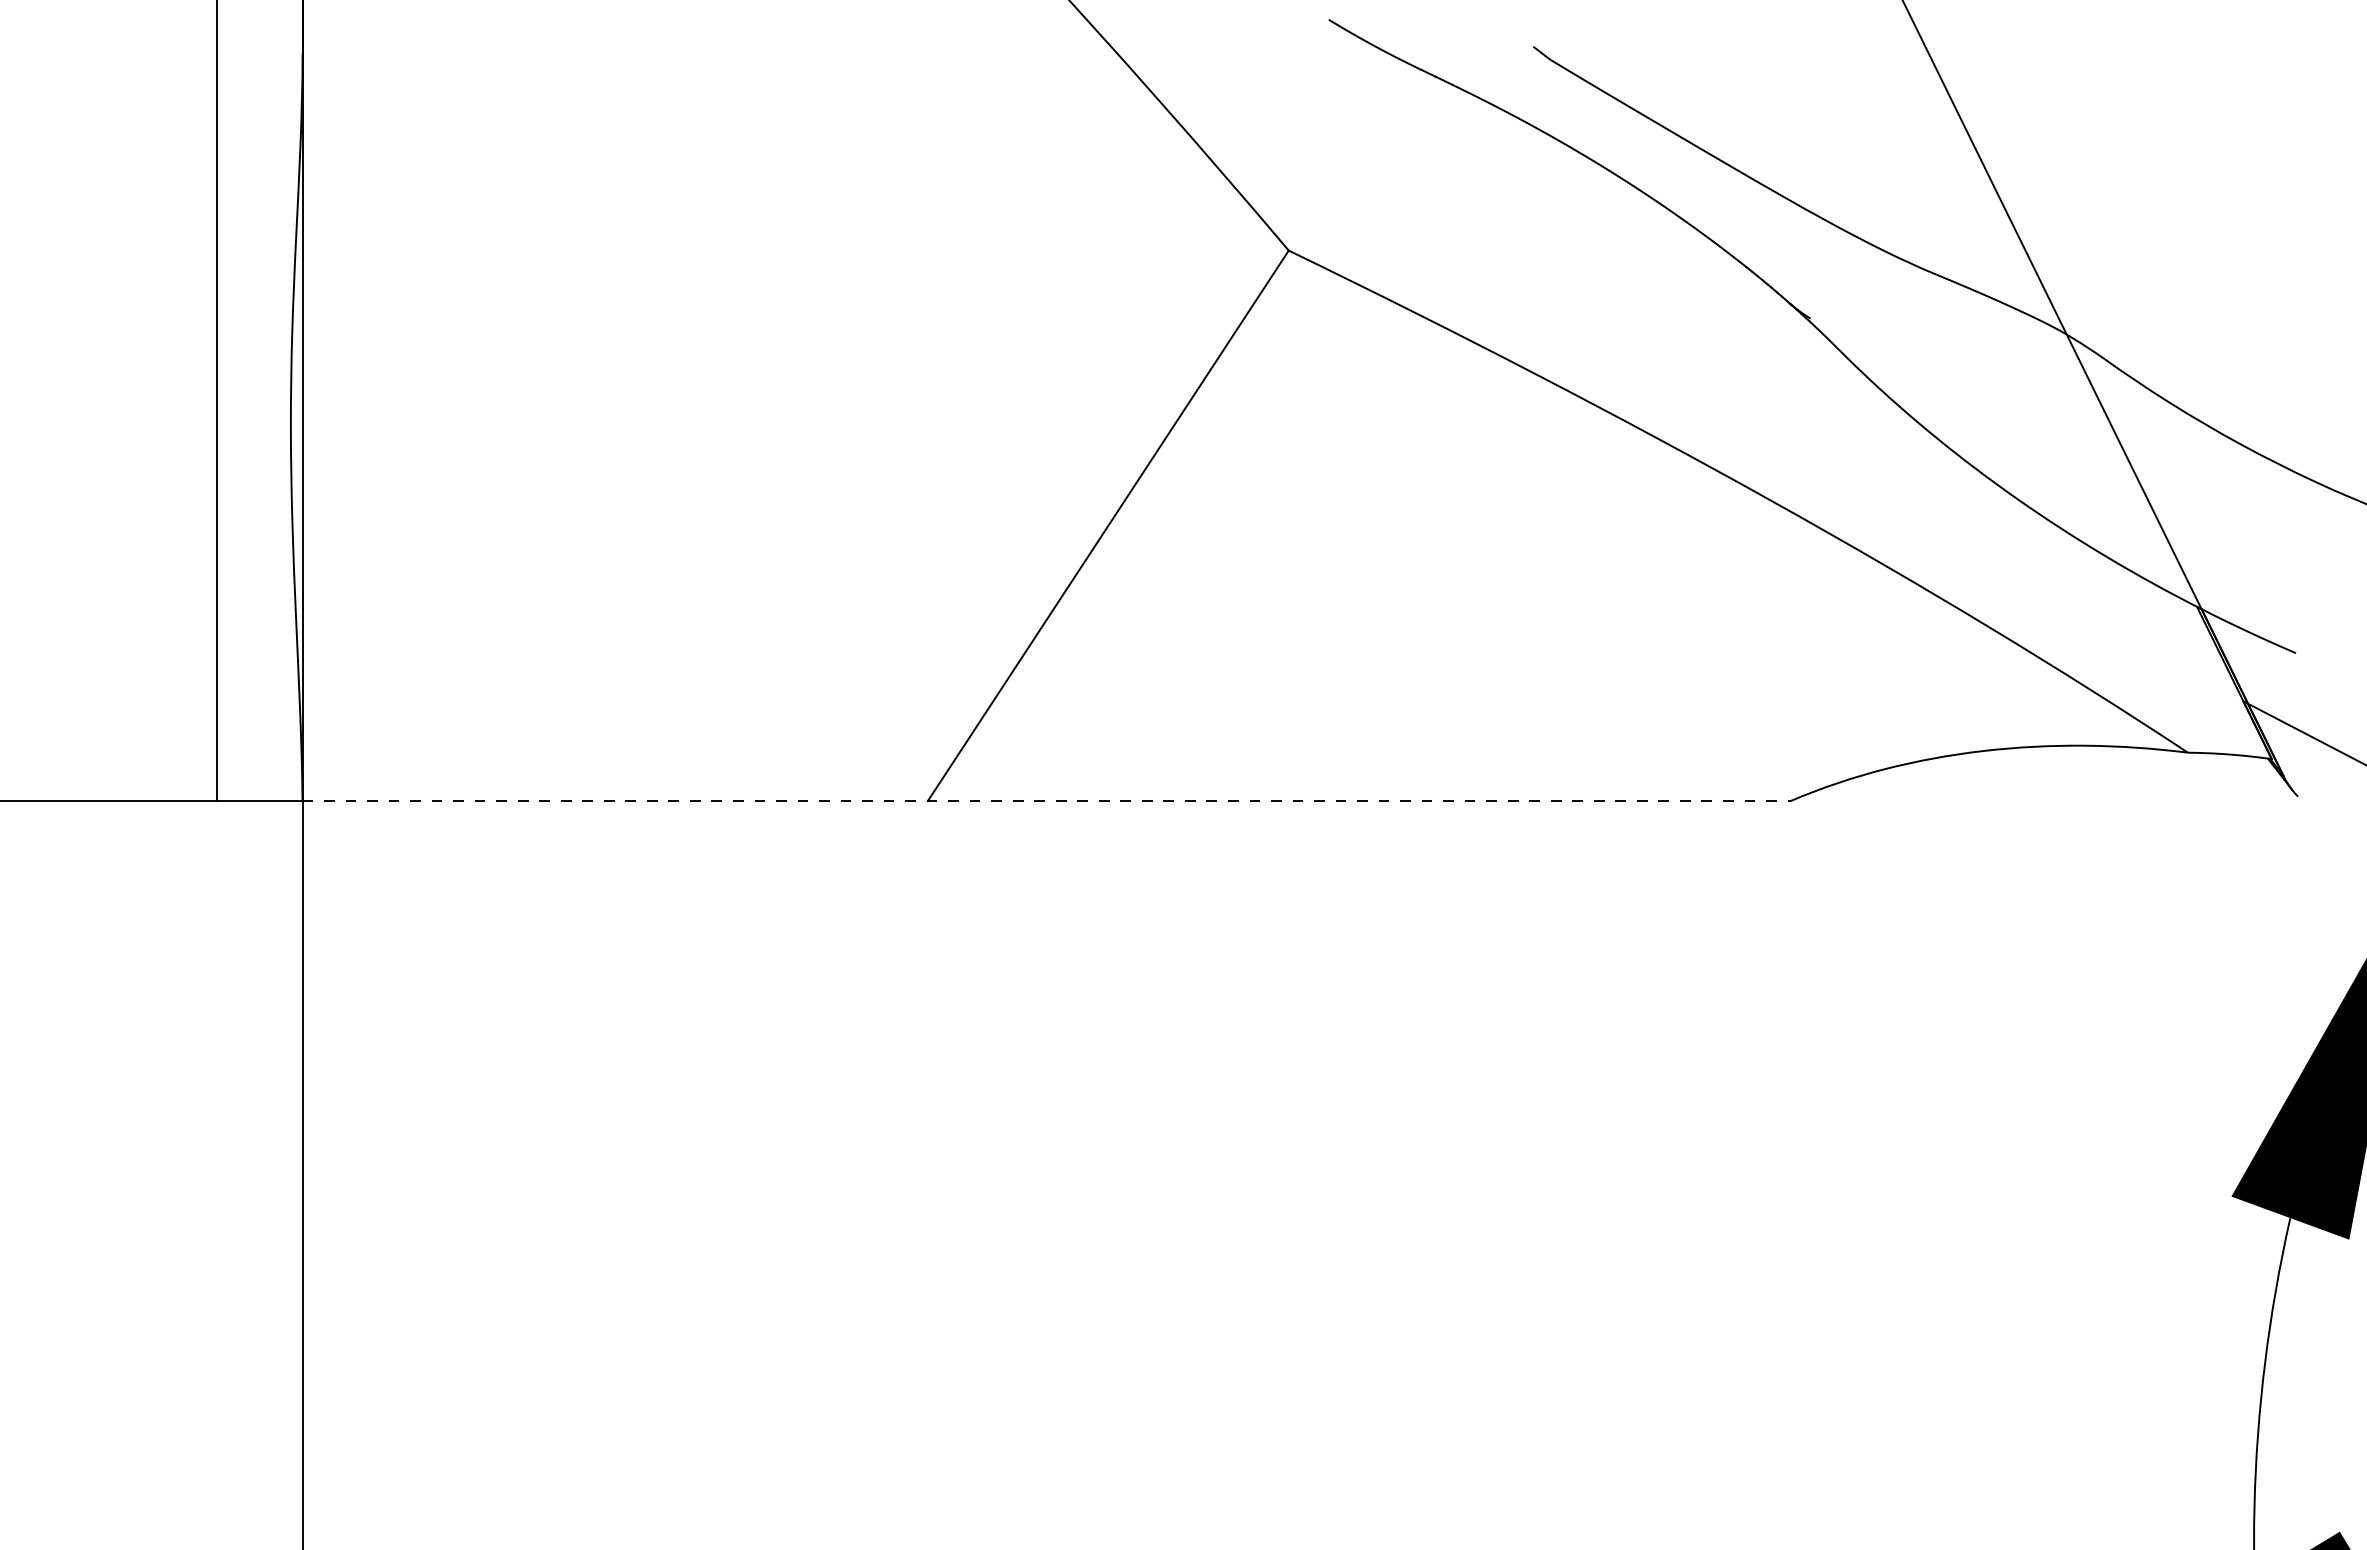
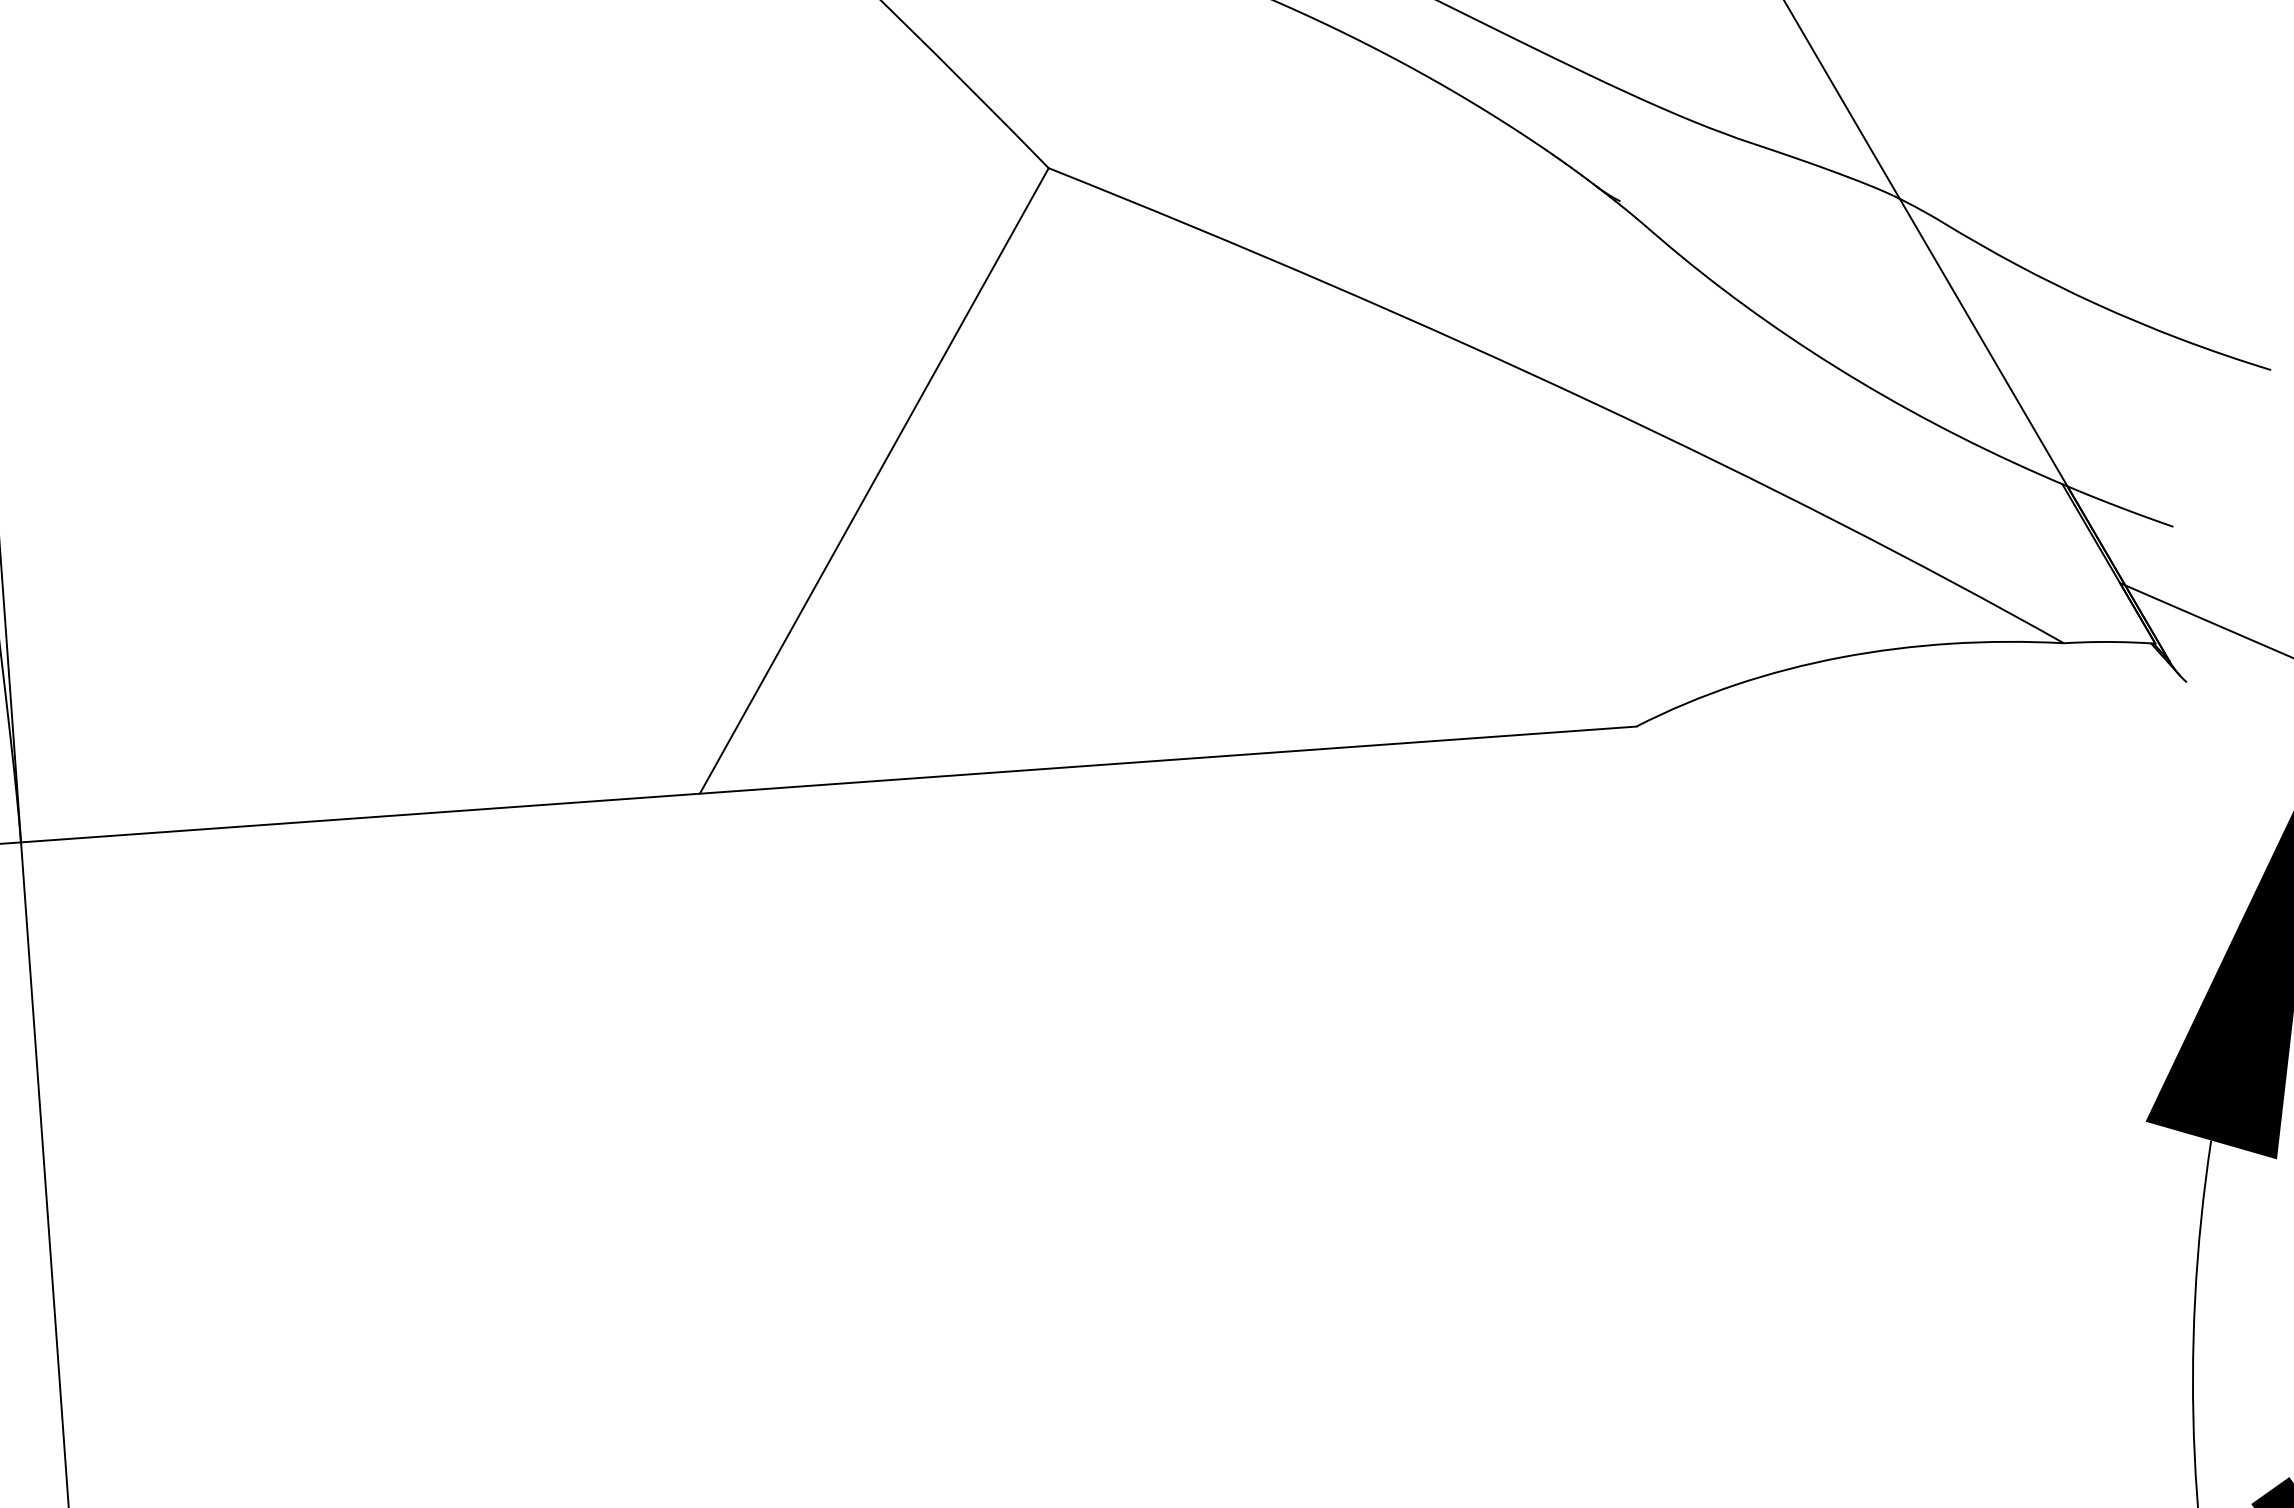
line: (1047, 801) -> (829, 784), dashed -> solid

